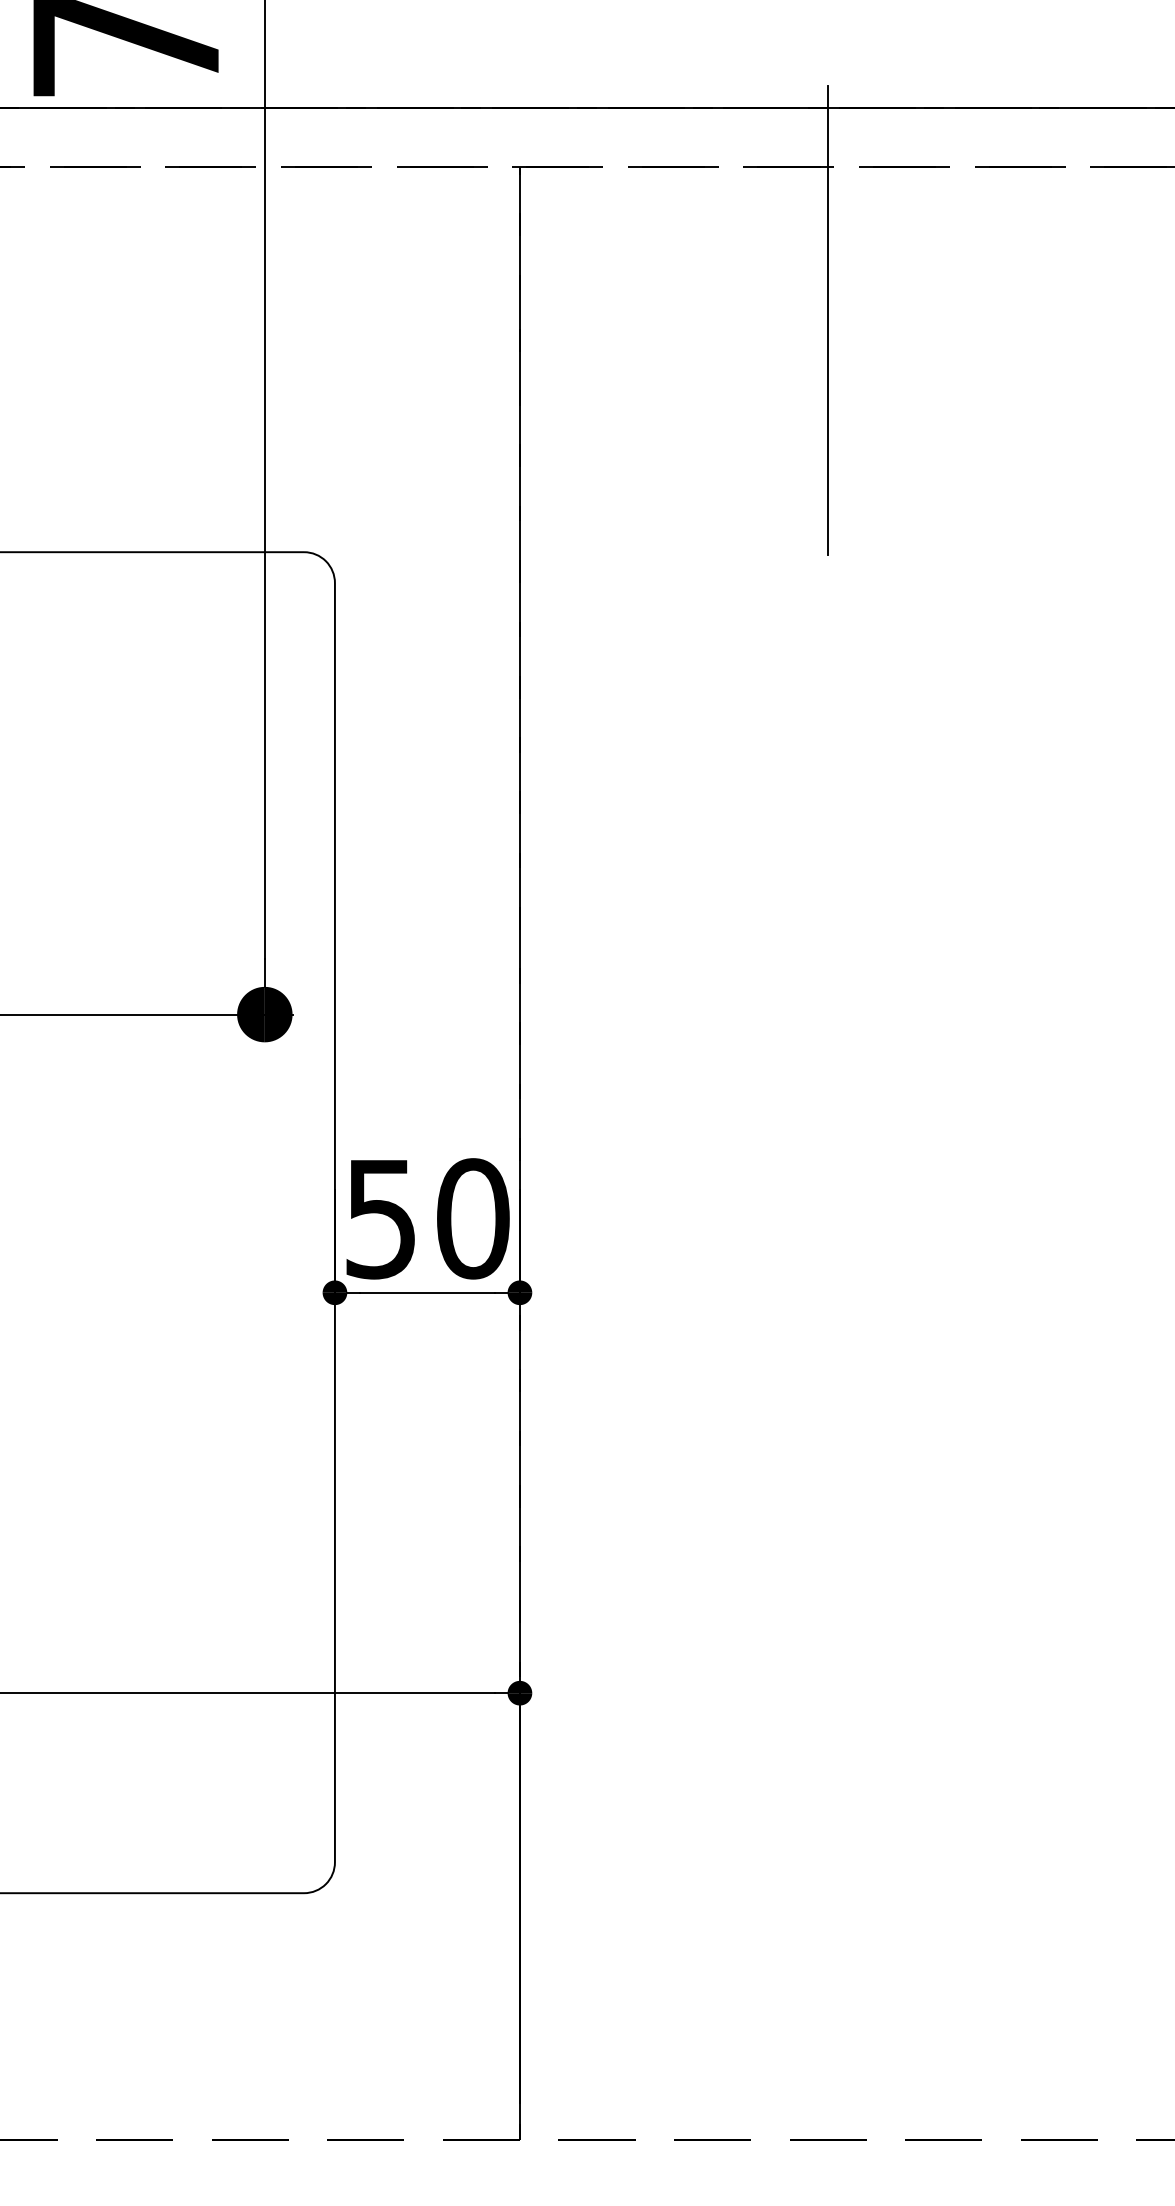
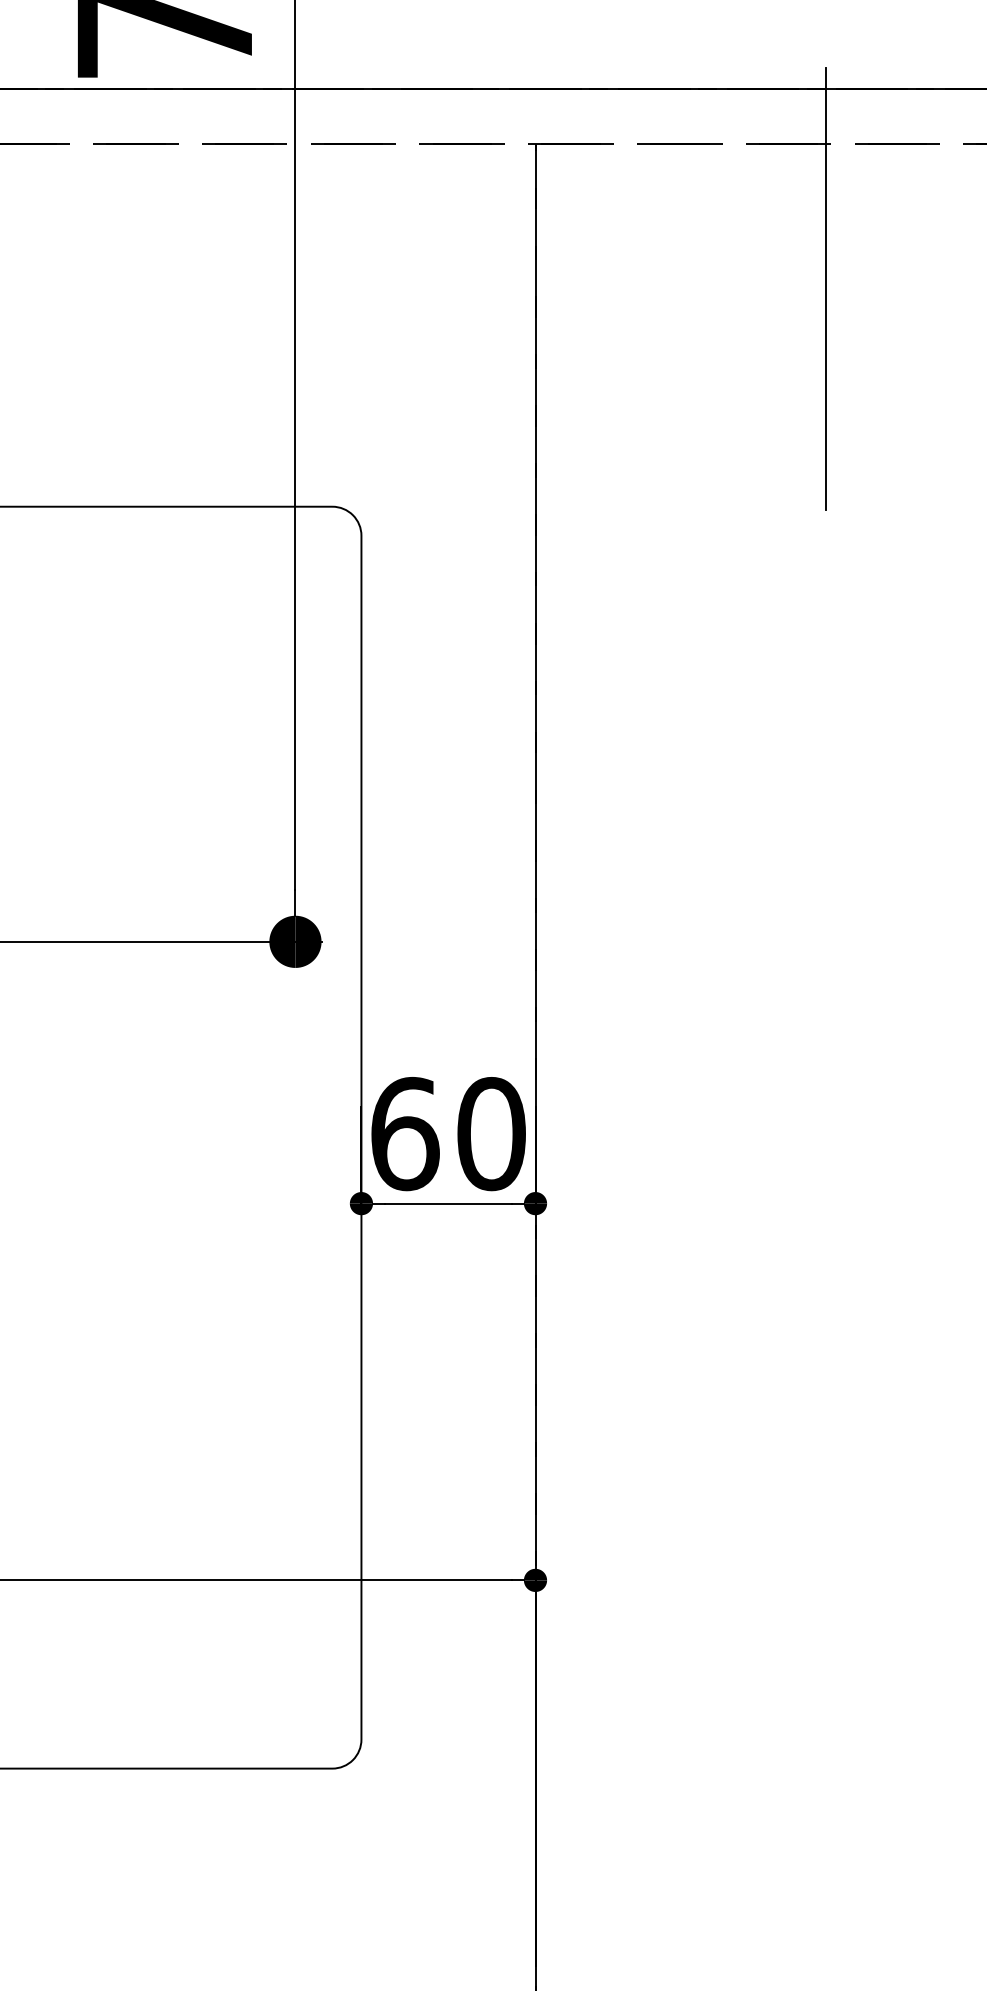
text: (381, 1218) -> (405, 1133), 50 -> 60

